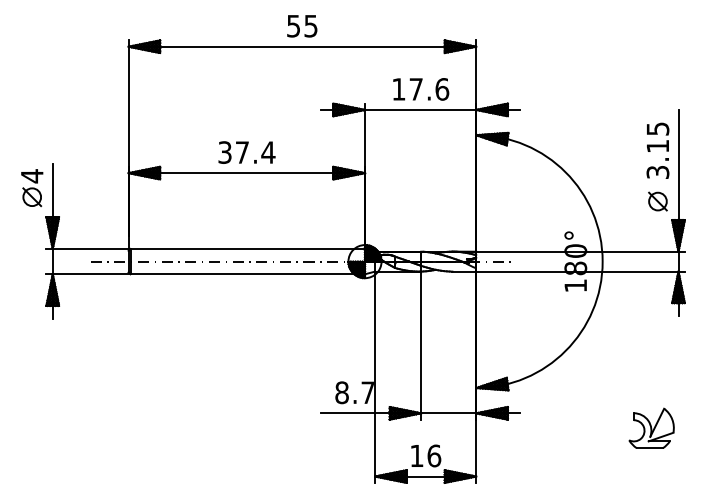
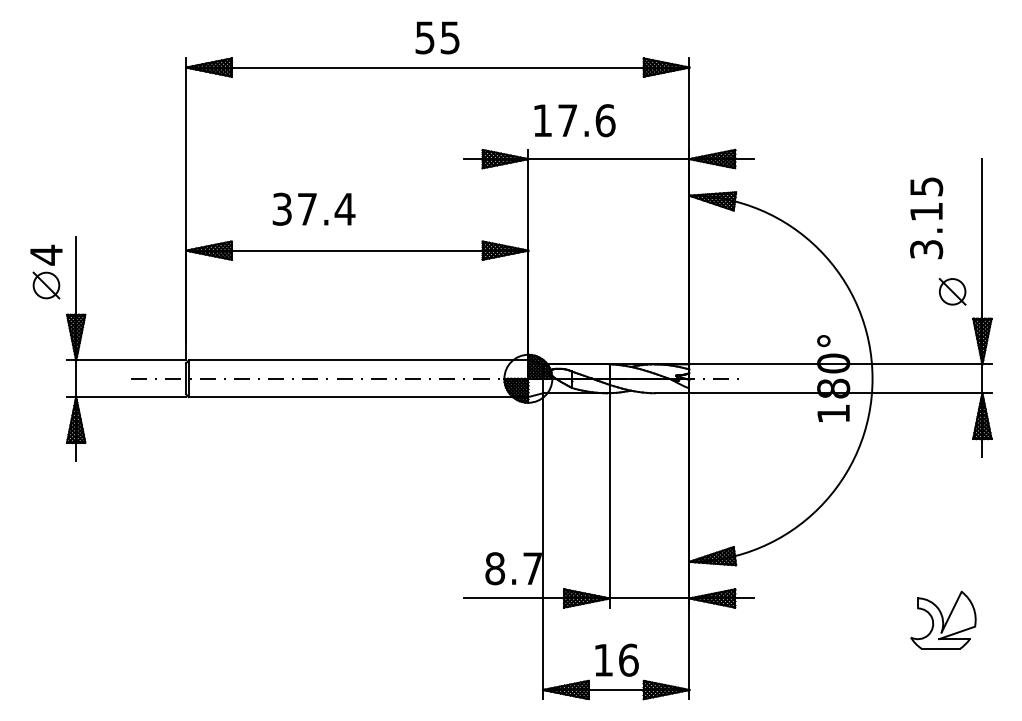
text: (421, 89) -> (575, 120), moved
text: (657, 150) -> (925, 217), moved
text: (246, 152) -> (313, 209), moved

